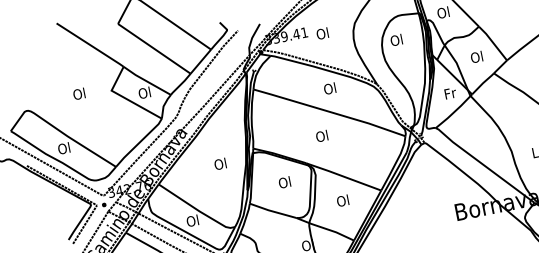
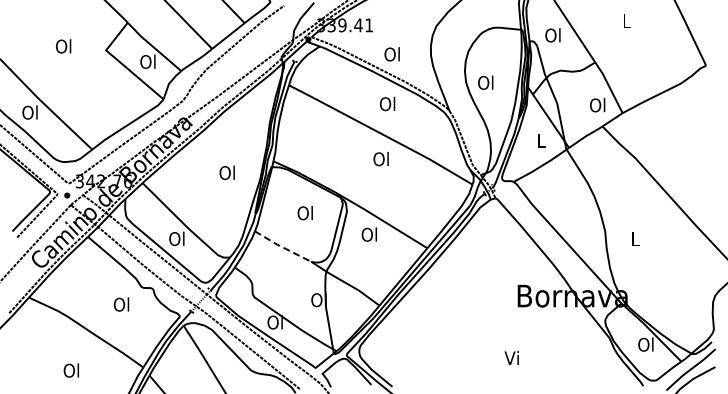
text: (322, 33) -> (391, 54), moved
text: (396, 40) -> (485, 82), moved
text: (476, 57) -> (597, 105), moved
text: (450, 93) -> (541, 140), Fr -> L
text: (321, 136) -> (380, 159), moved
text: (342, 200) -> (368, 234), moved
line: (271, 211) -> (281, 246), solid -> dashed

